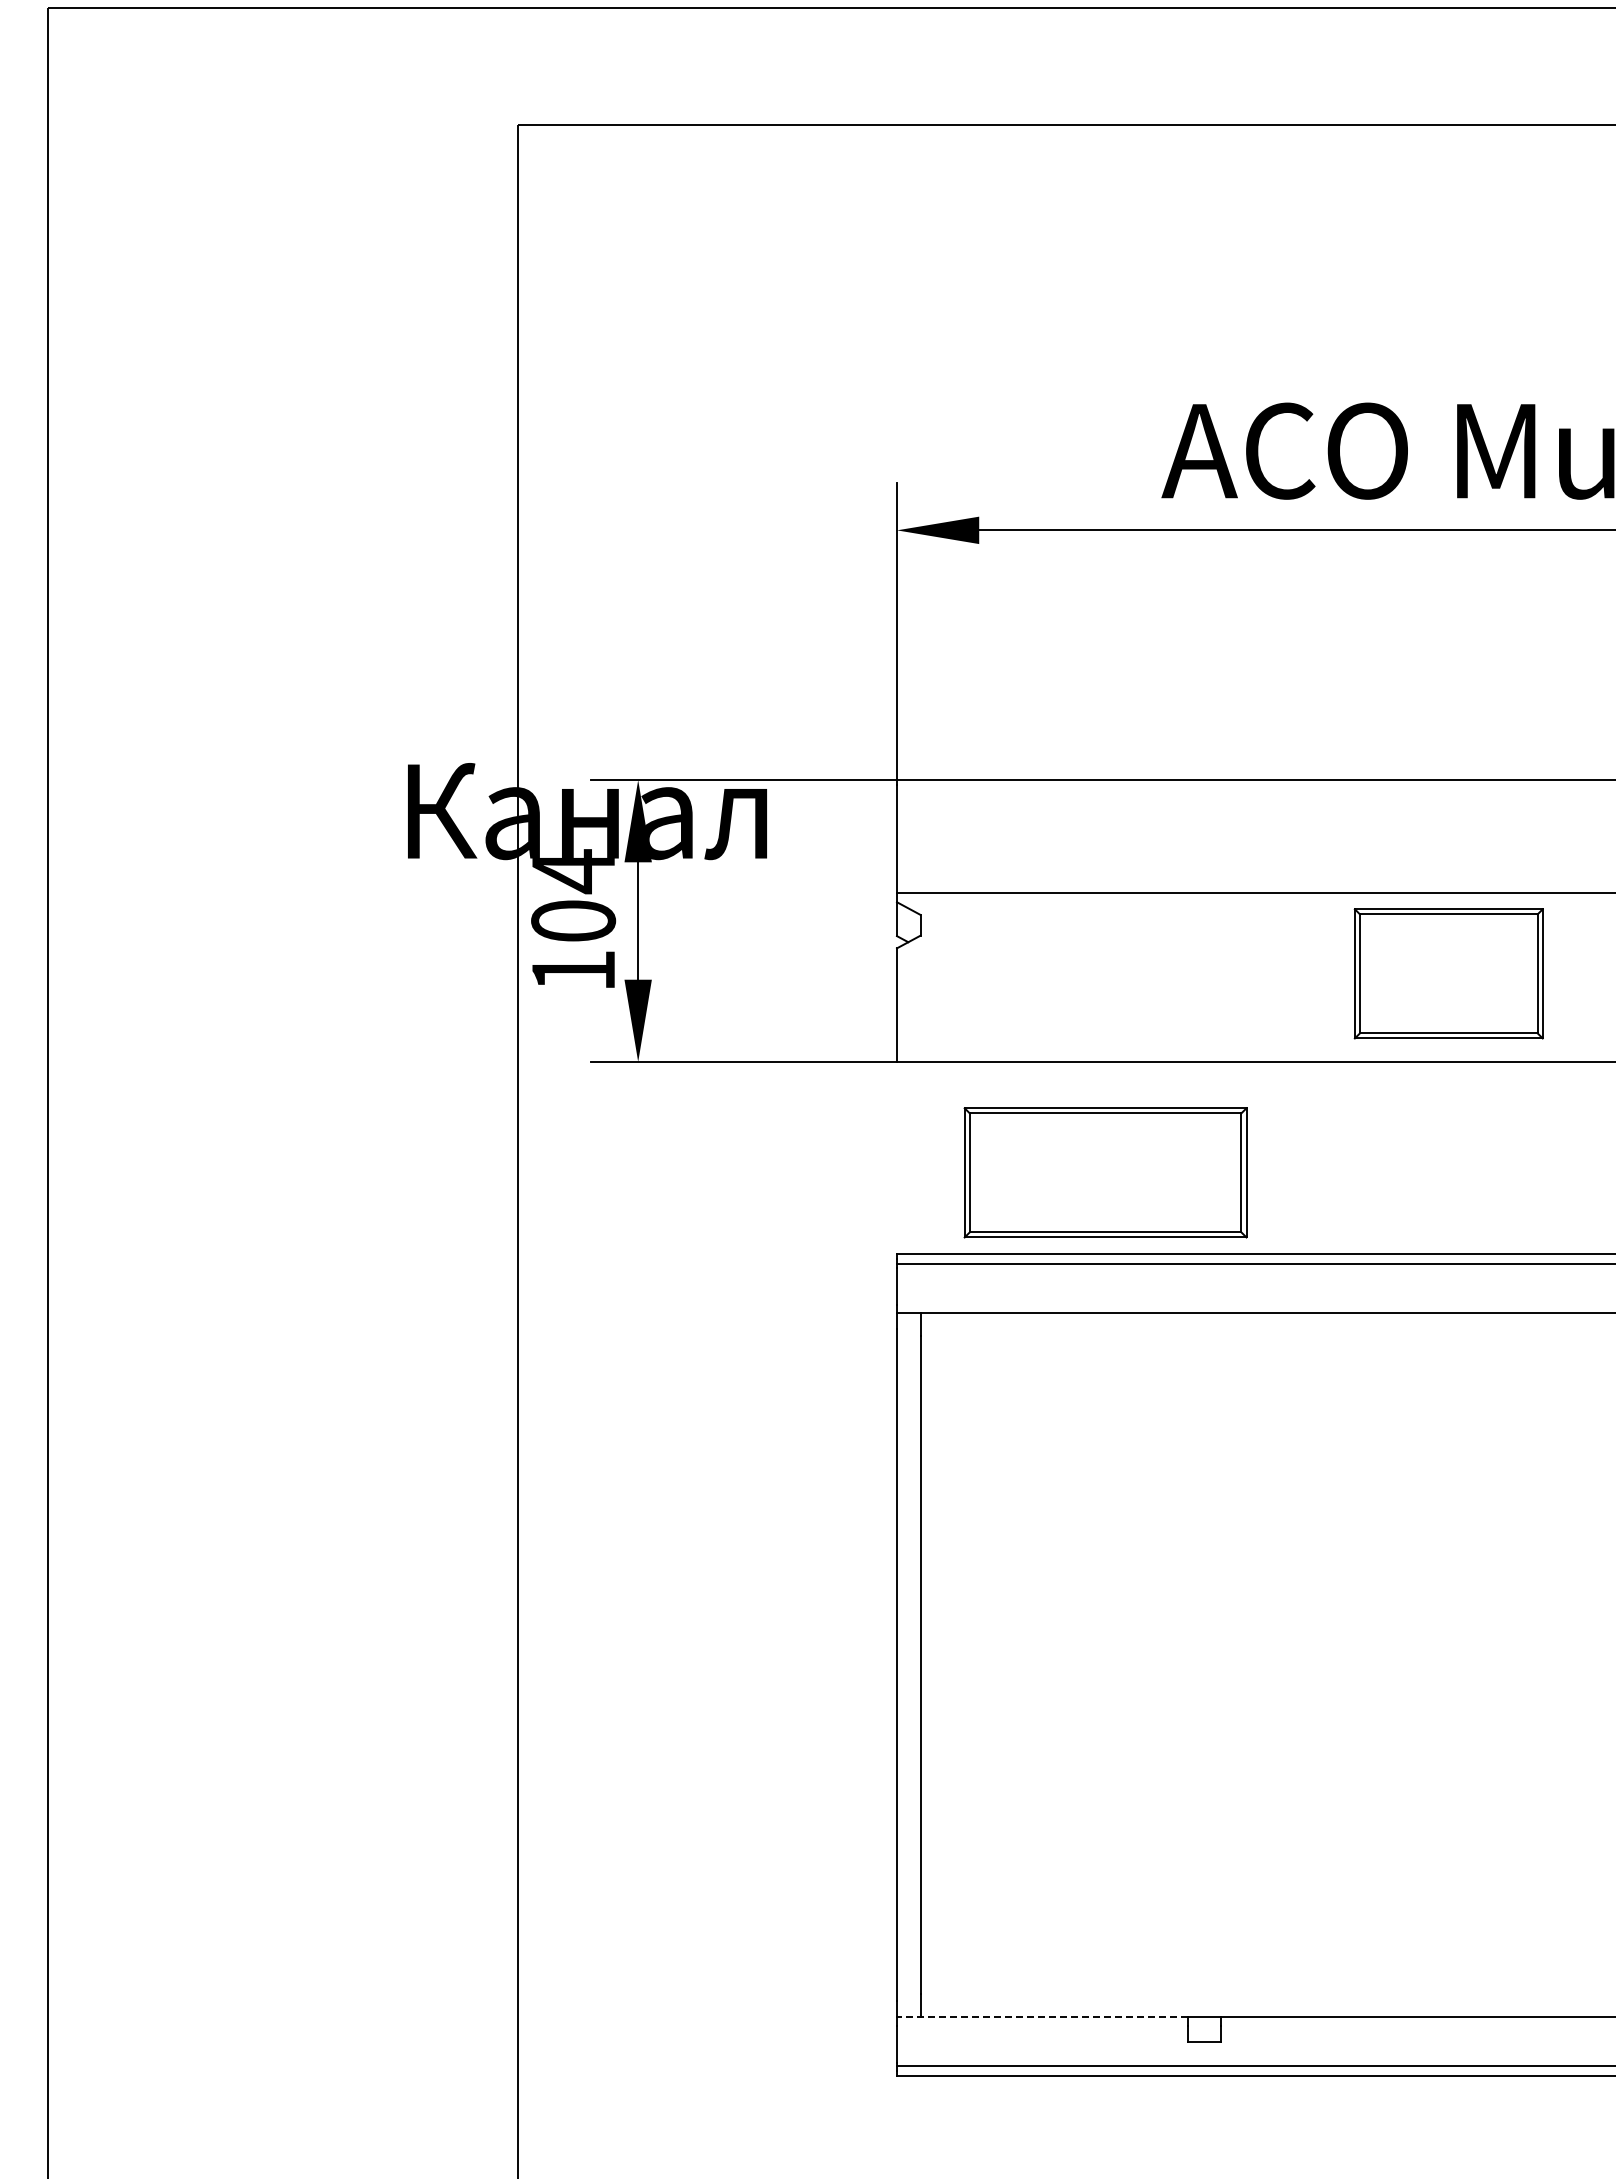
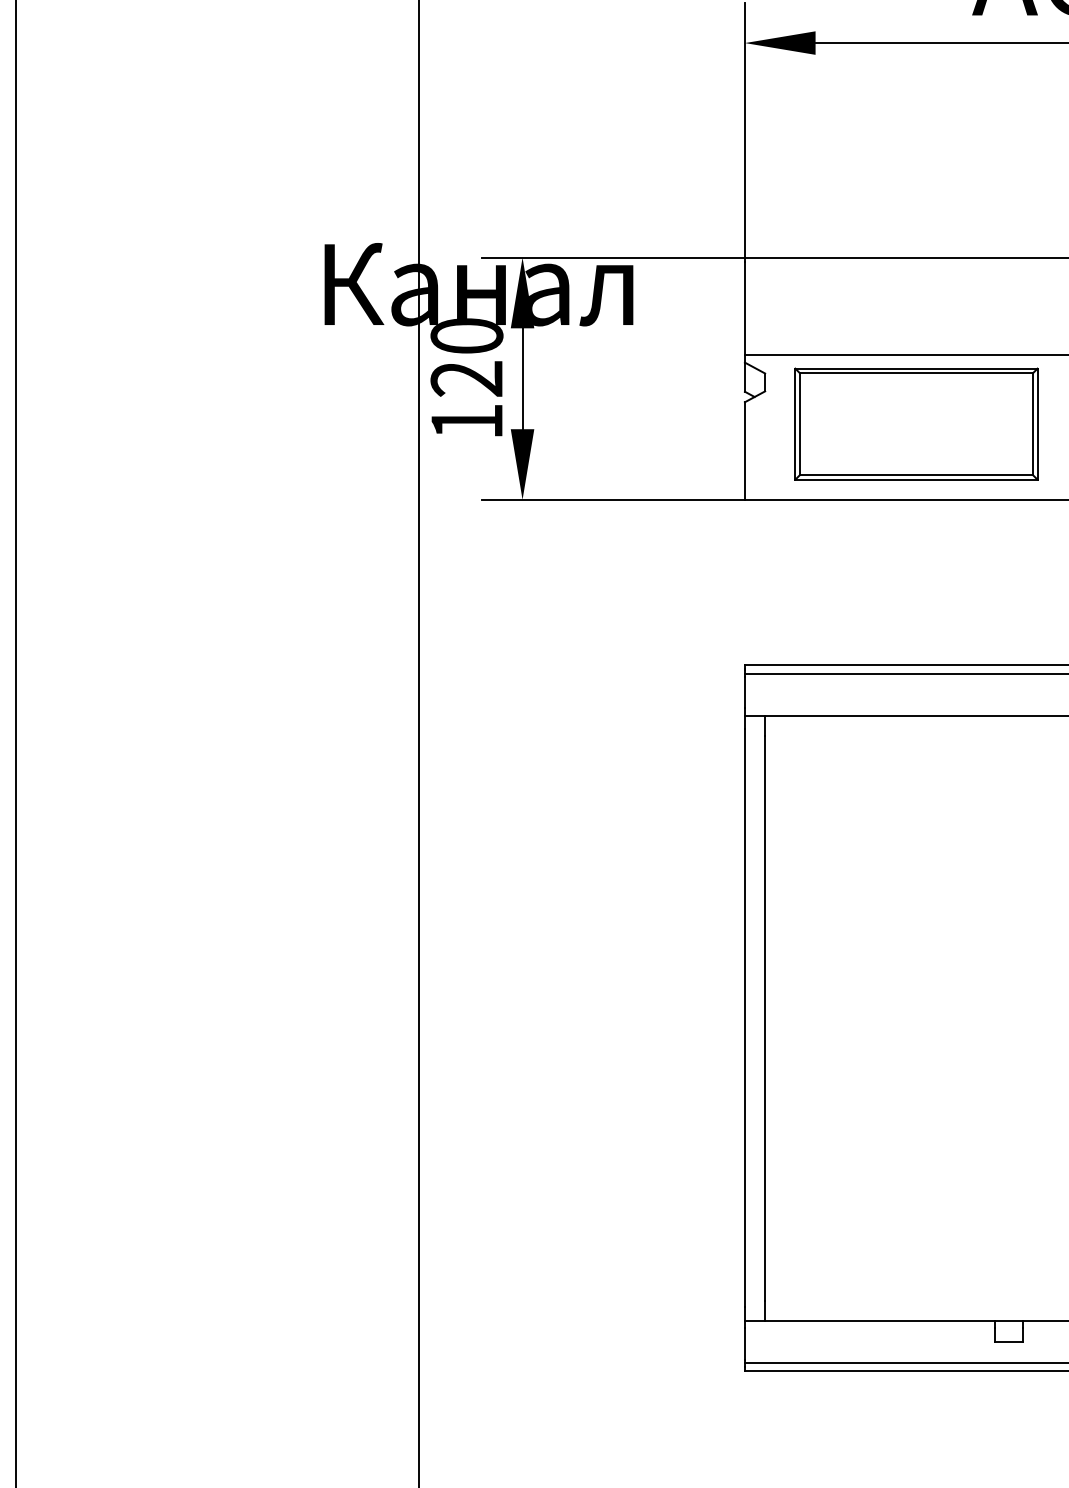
text: (573, 895) -> (466, 356), 104 -> 120
part: (1105, 1172) -> (916, 423), moved
line: (1042, 2017) -> (869, 1320), dashed -> solid

